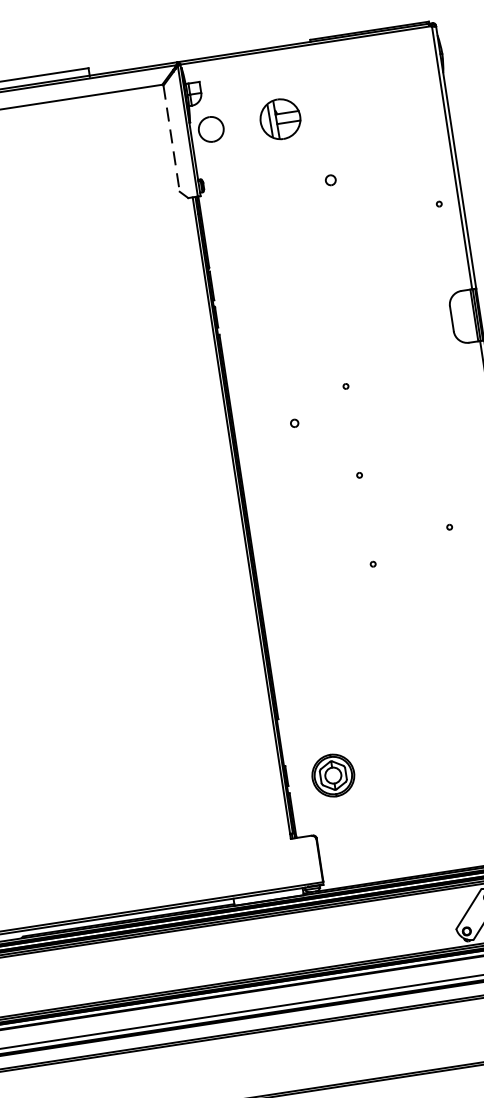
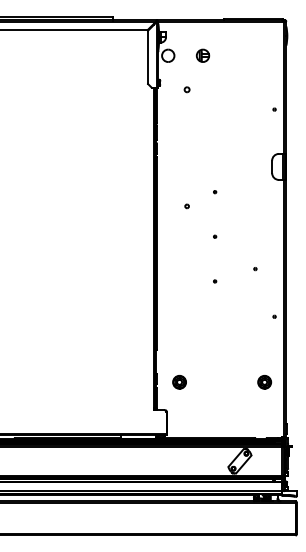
part: (279, 118) -> (202, 55), size x0.62
line: (172, 138) -> (148, 57), dashed -> solid
part: (329, 179) -> (186, 89), moved
part: (333, 776) -> (179, 382), size x0.62

